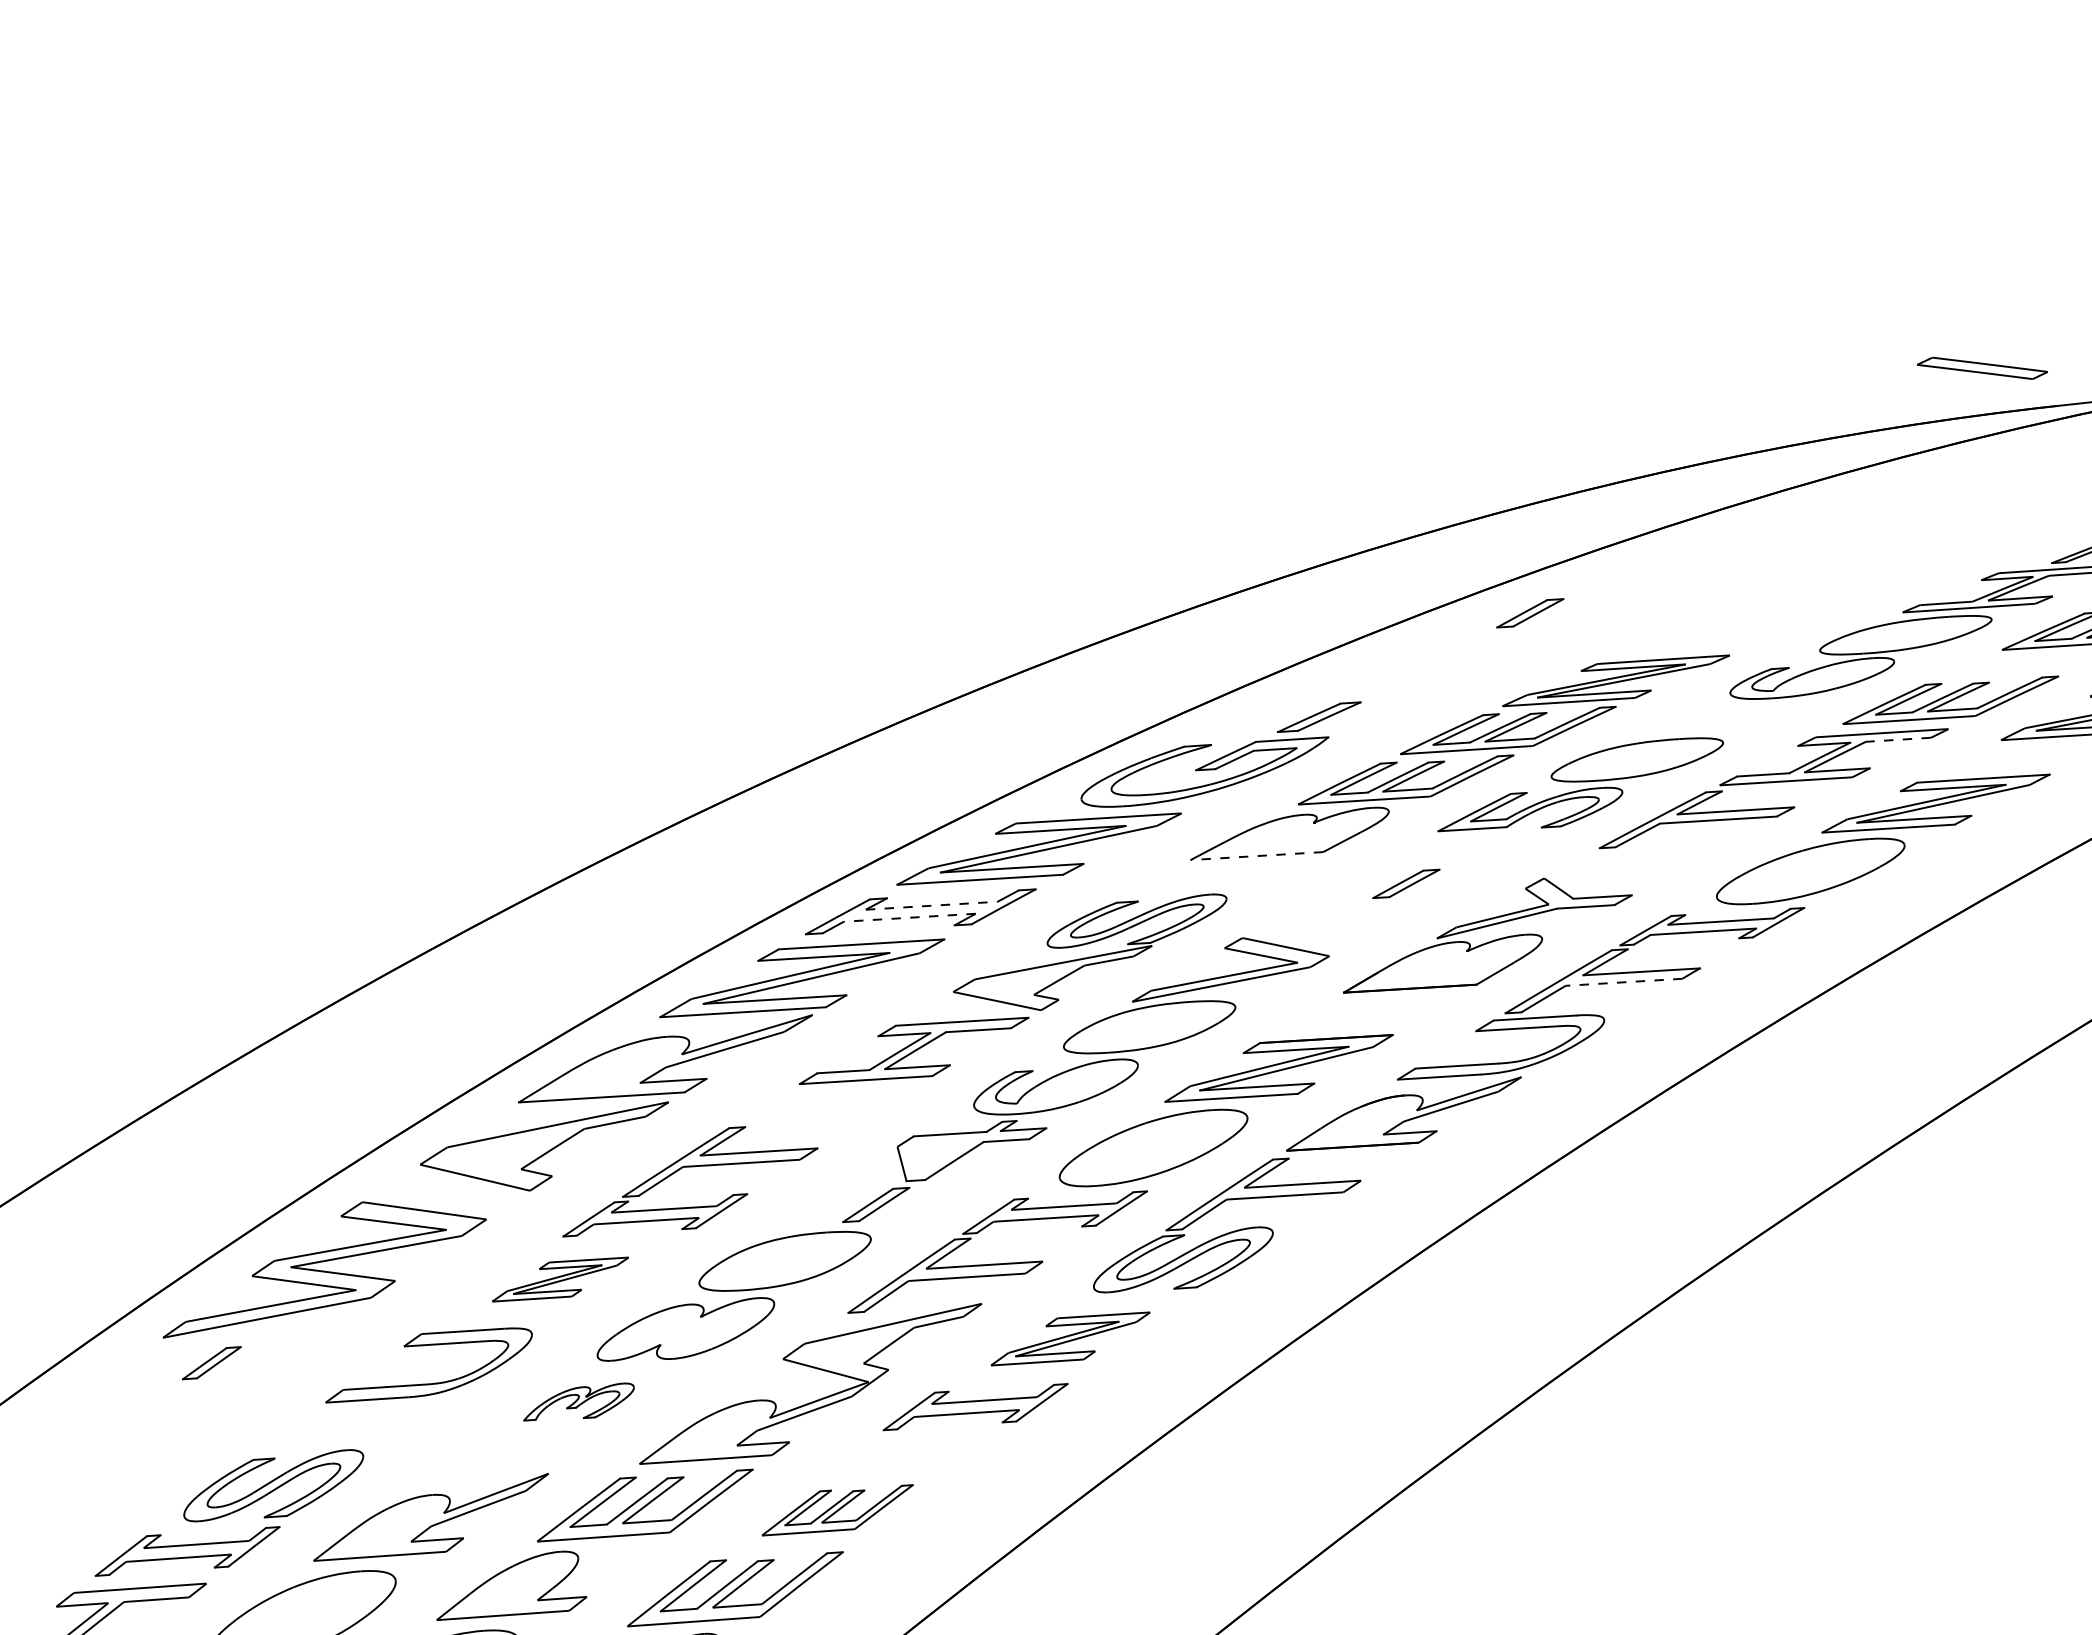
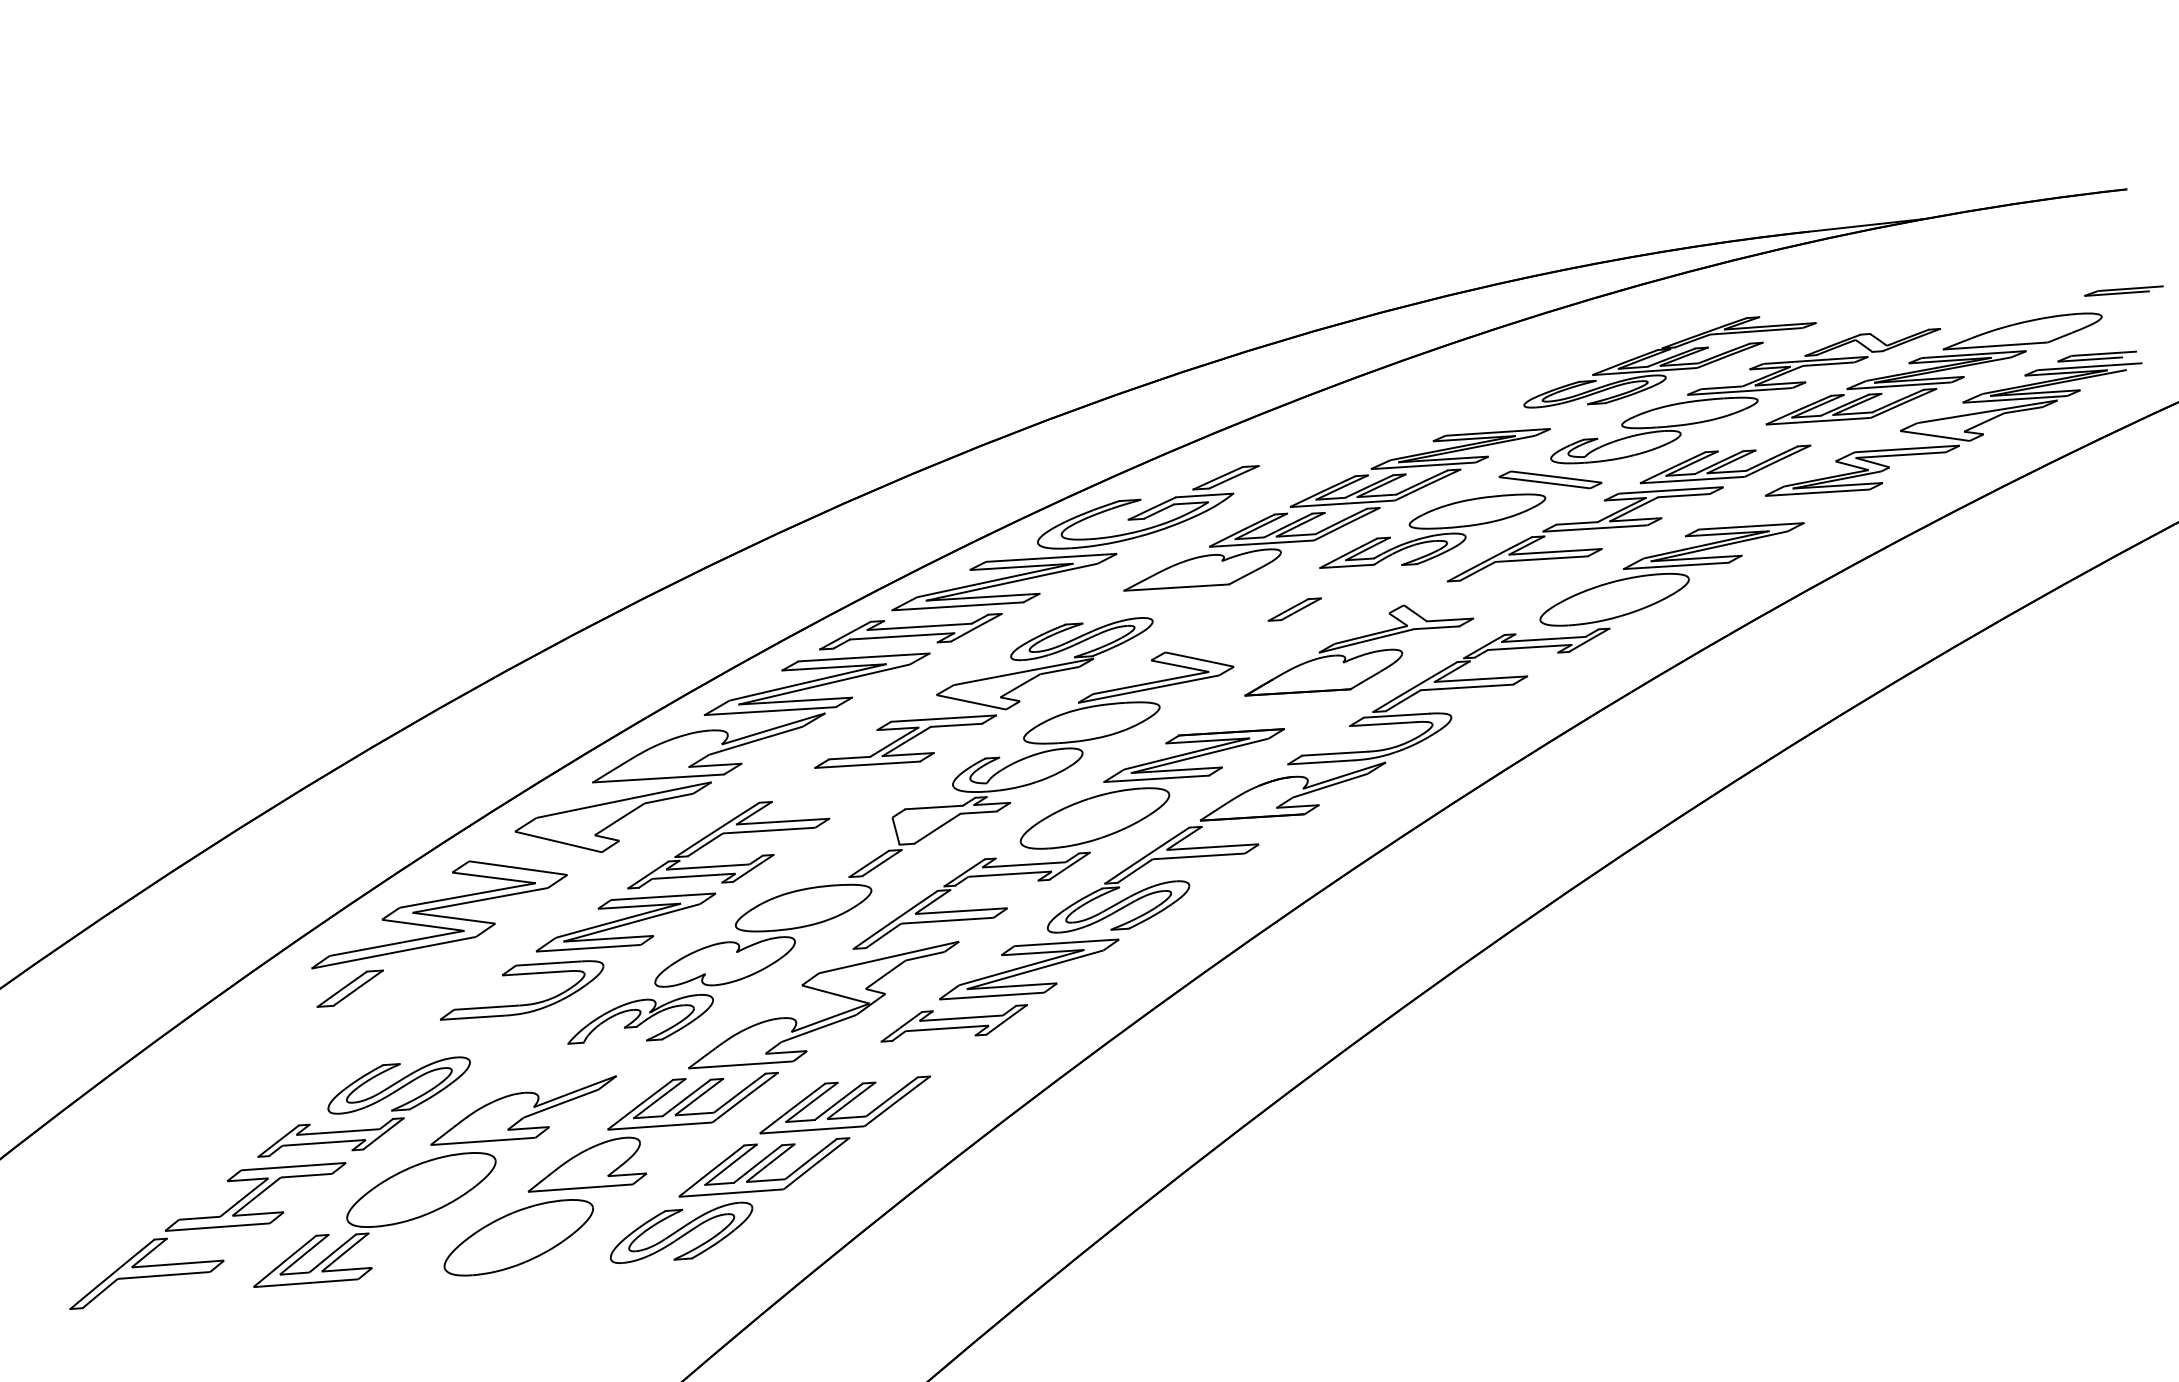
part: (1982, 367) -> (1550, 479), moved
part: (1880, 571) -> (1669, 362), added
part: (1529, 613) -> (1392, 395), removed
line: (1897, 739) -> (1683, 495), dashed -> solid
line: (1256, 855) -> (1176, 587), dashed -> solid
line: (932, 905) -> (920, 626), dashed -> solid
line: (908, 917) -> (901, 636), dashed -> solid
line: (1623, 982) -> (1466, 687), dashed -> solid
part: (559, 1279) -> (625, 922), size x1.67
part: (1070, 1338) -> (1029, 969), size x1.43
part: (210, 1363) -> (349, 988), size x1.43
part: (578, 1402) -> (640, 1019), size x1.67
part: (836, 1509) -> (844, 1104), size x1.43

